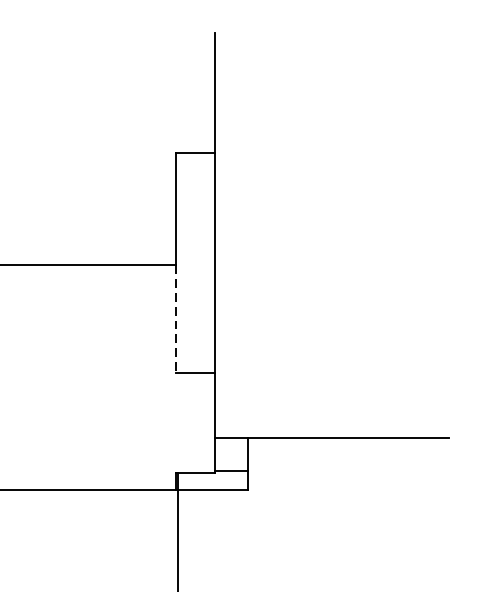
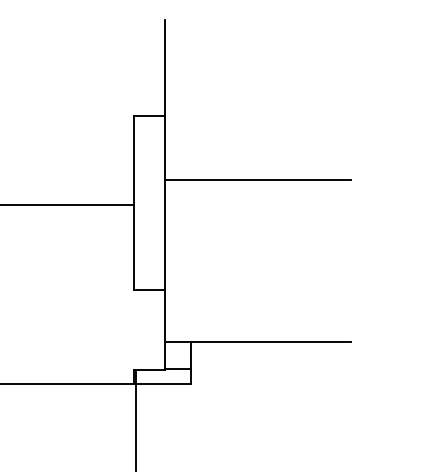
line: (332, 234) -> (258, 180), added
line: (176, 318) -> (134, 247), dashed -> solid

